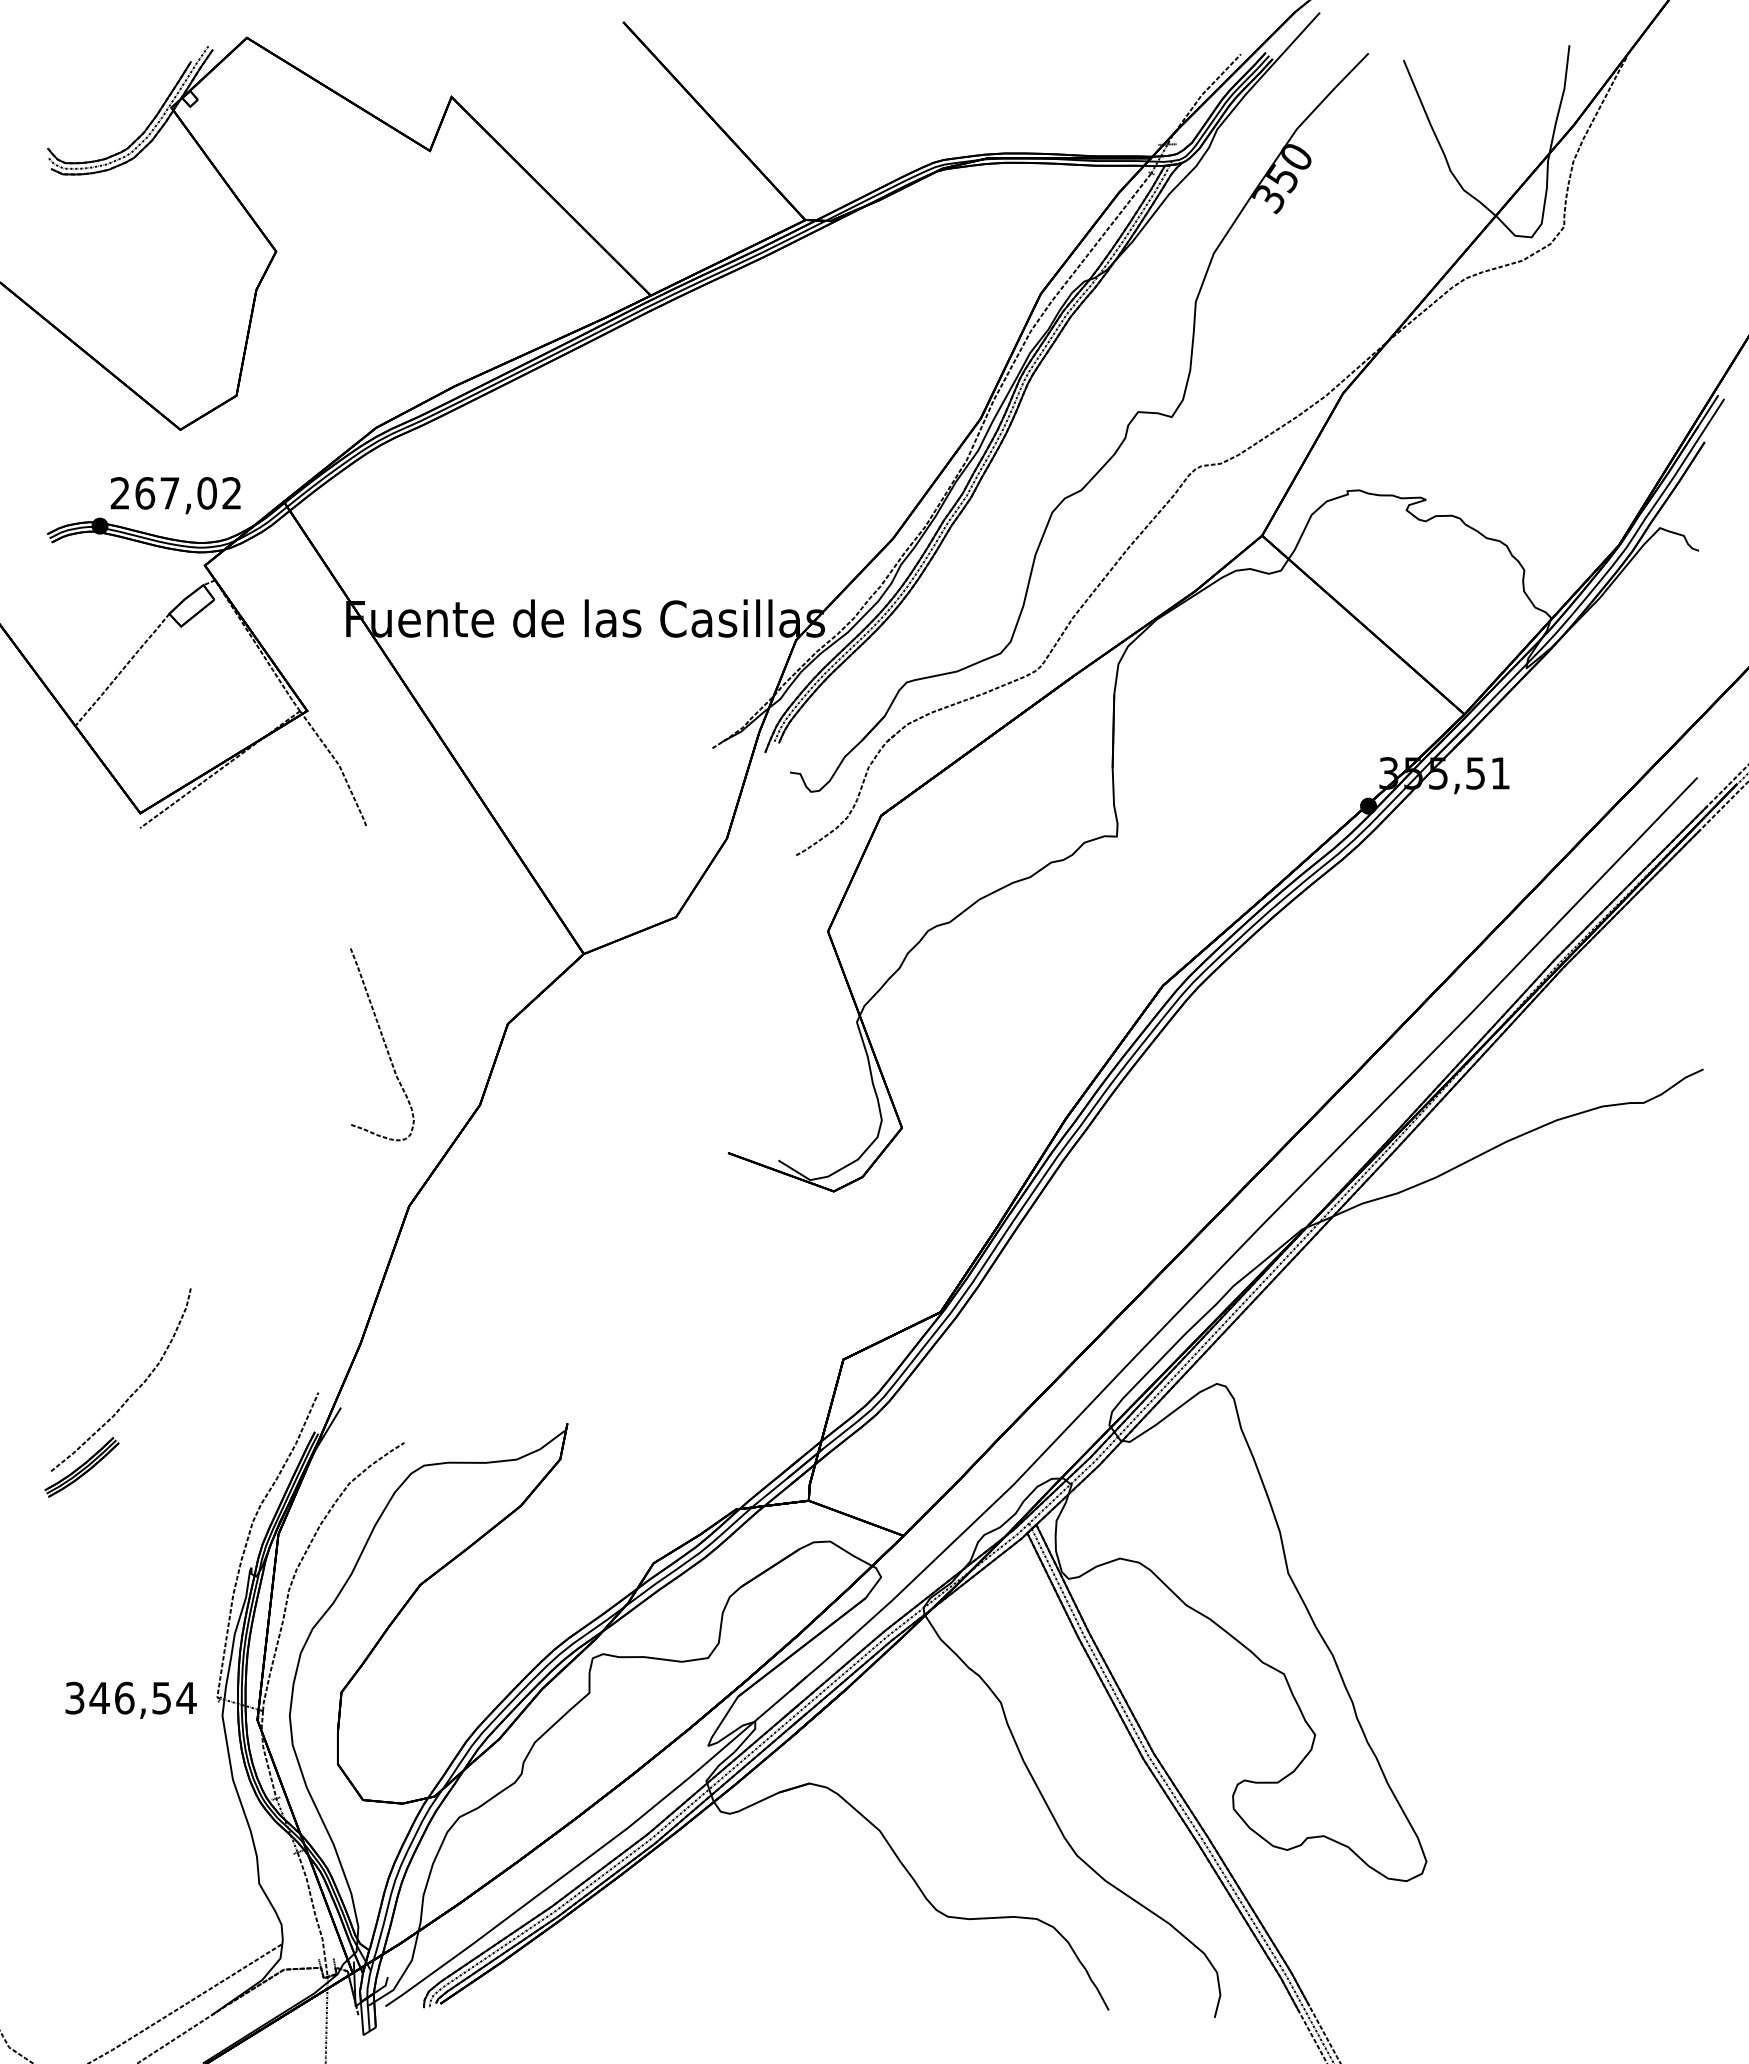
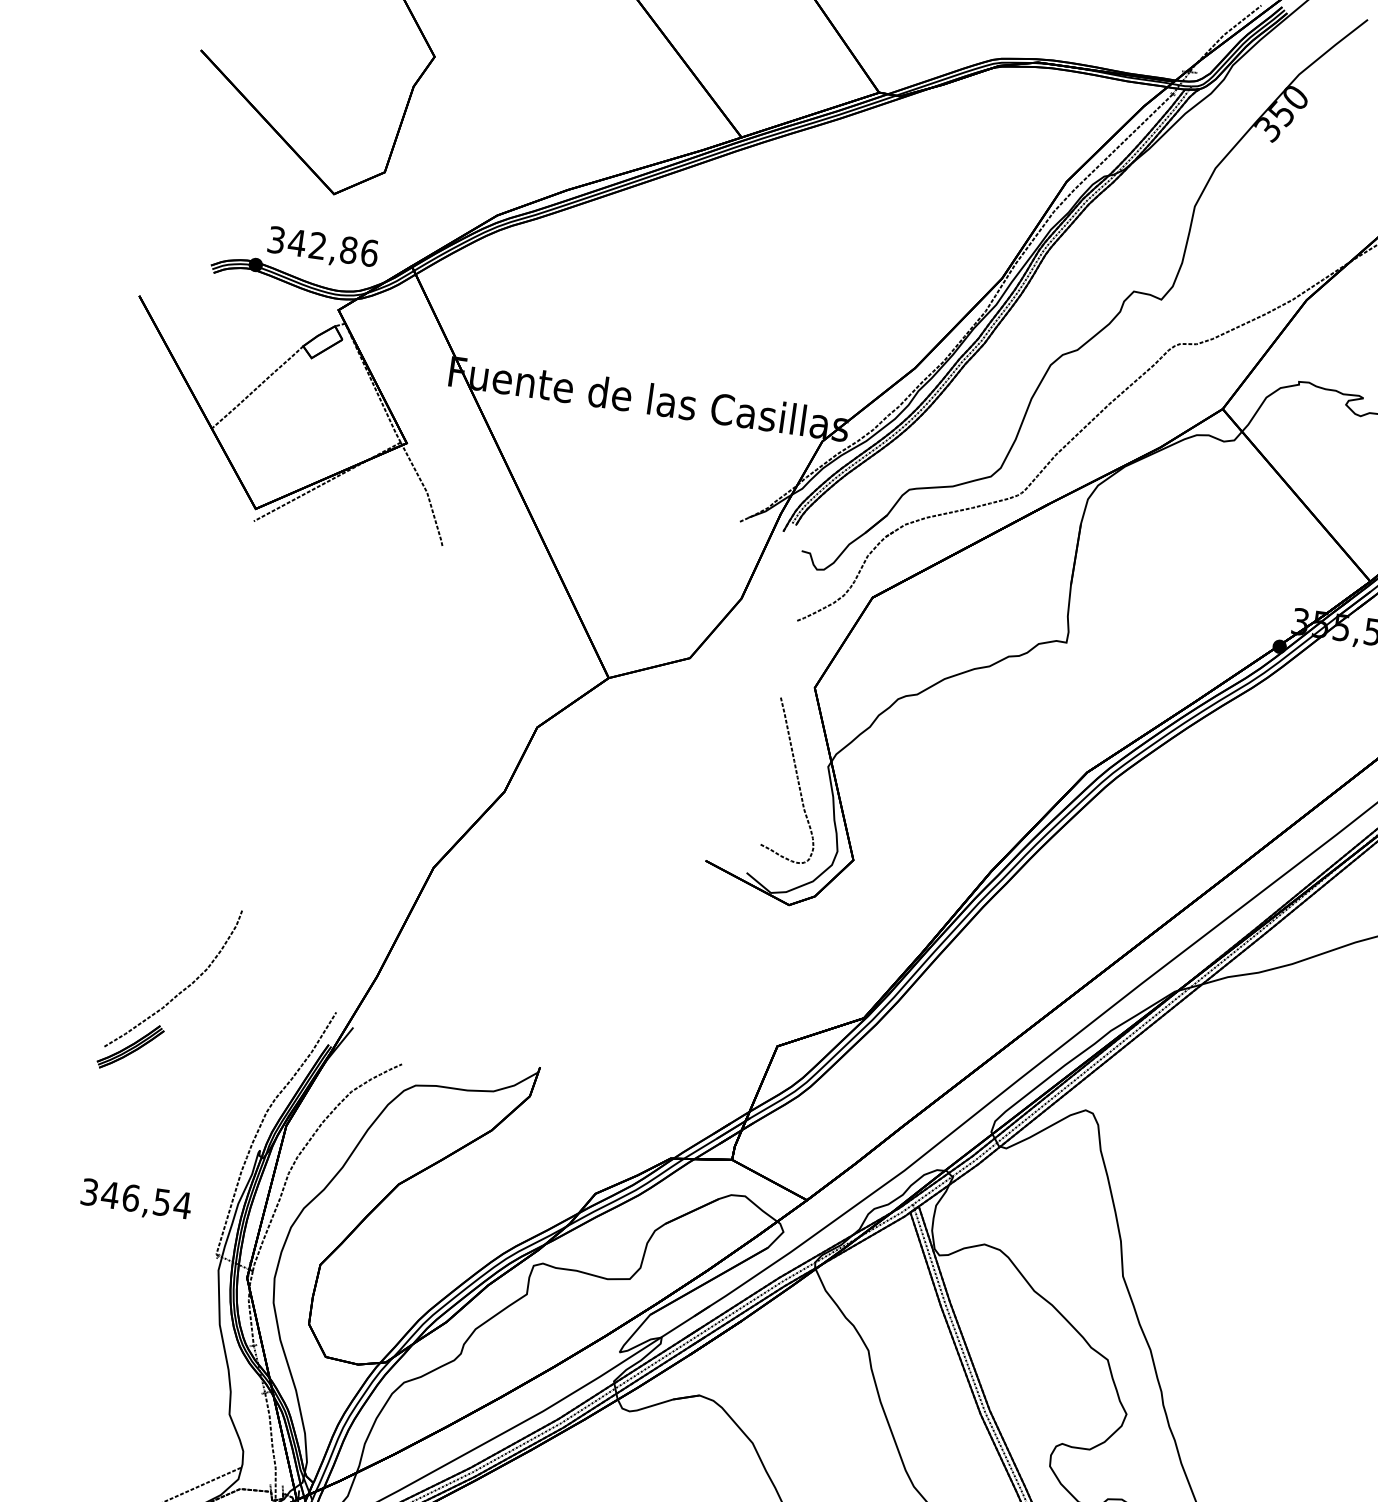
text: (175, 493) -> (322, 246), 267,02 -> 342,86
curve: (384, 1044) -> (797, 781), moved
text: (130, 1699) -> (135, 1199), moved

